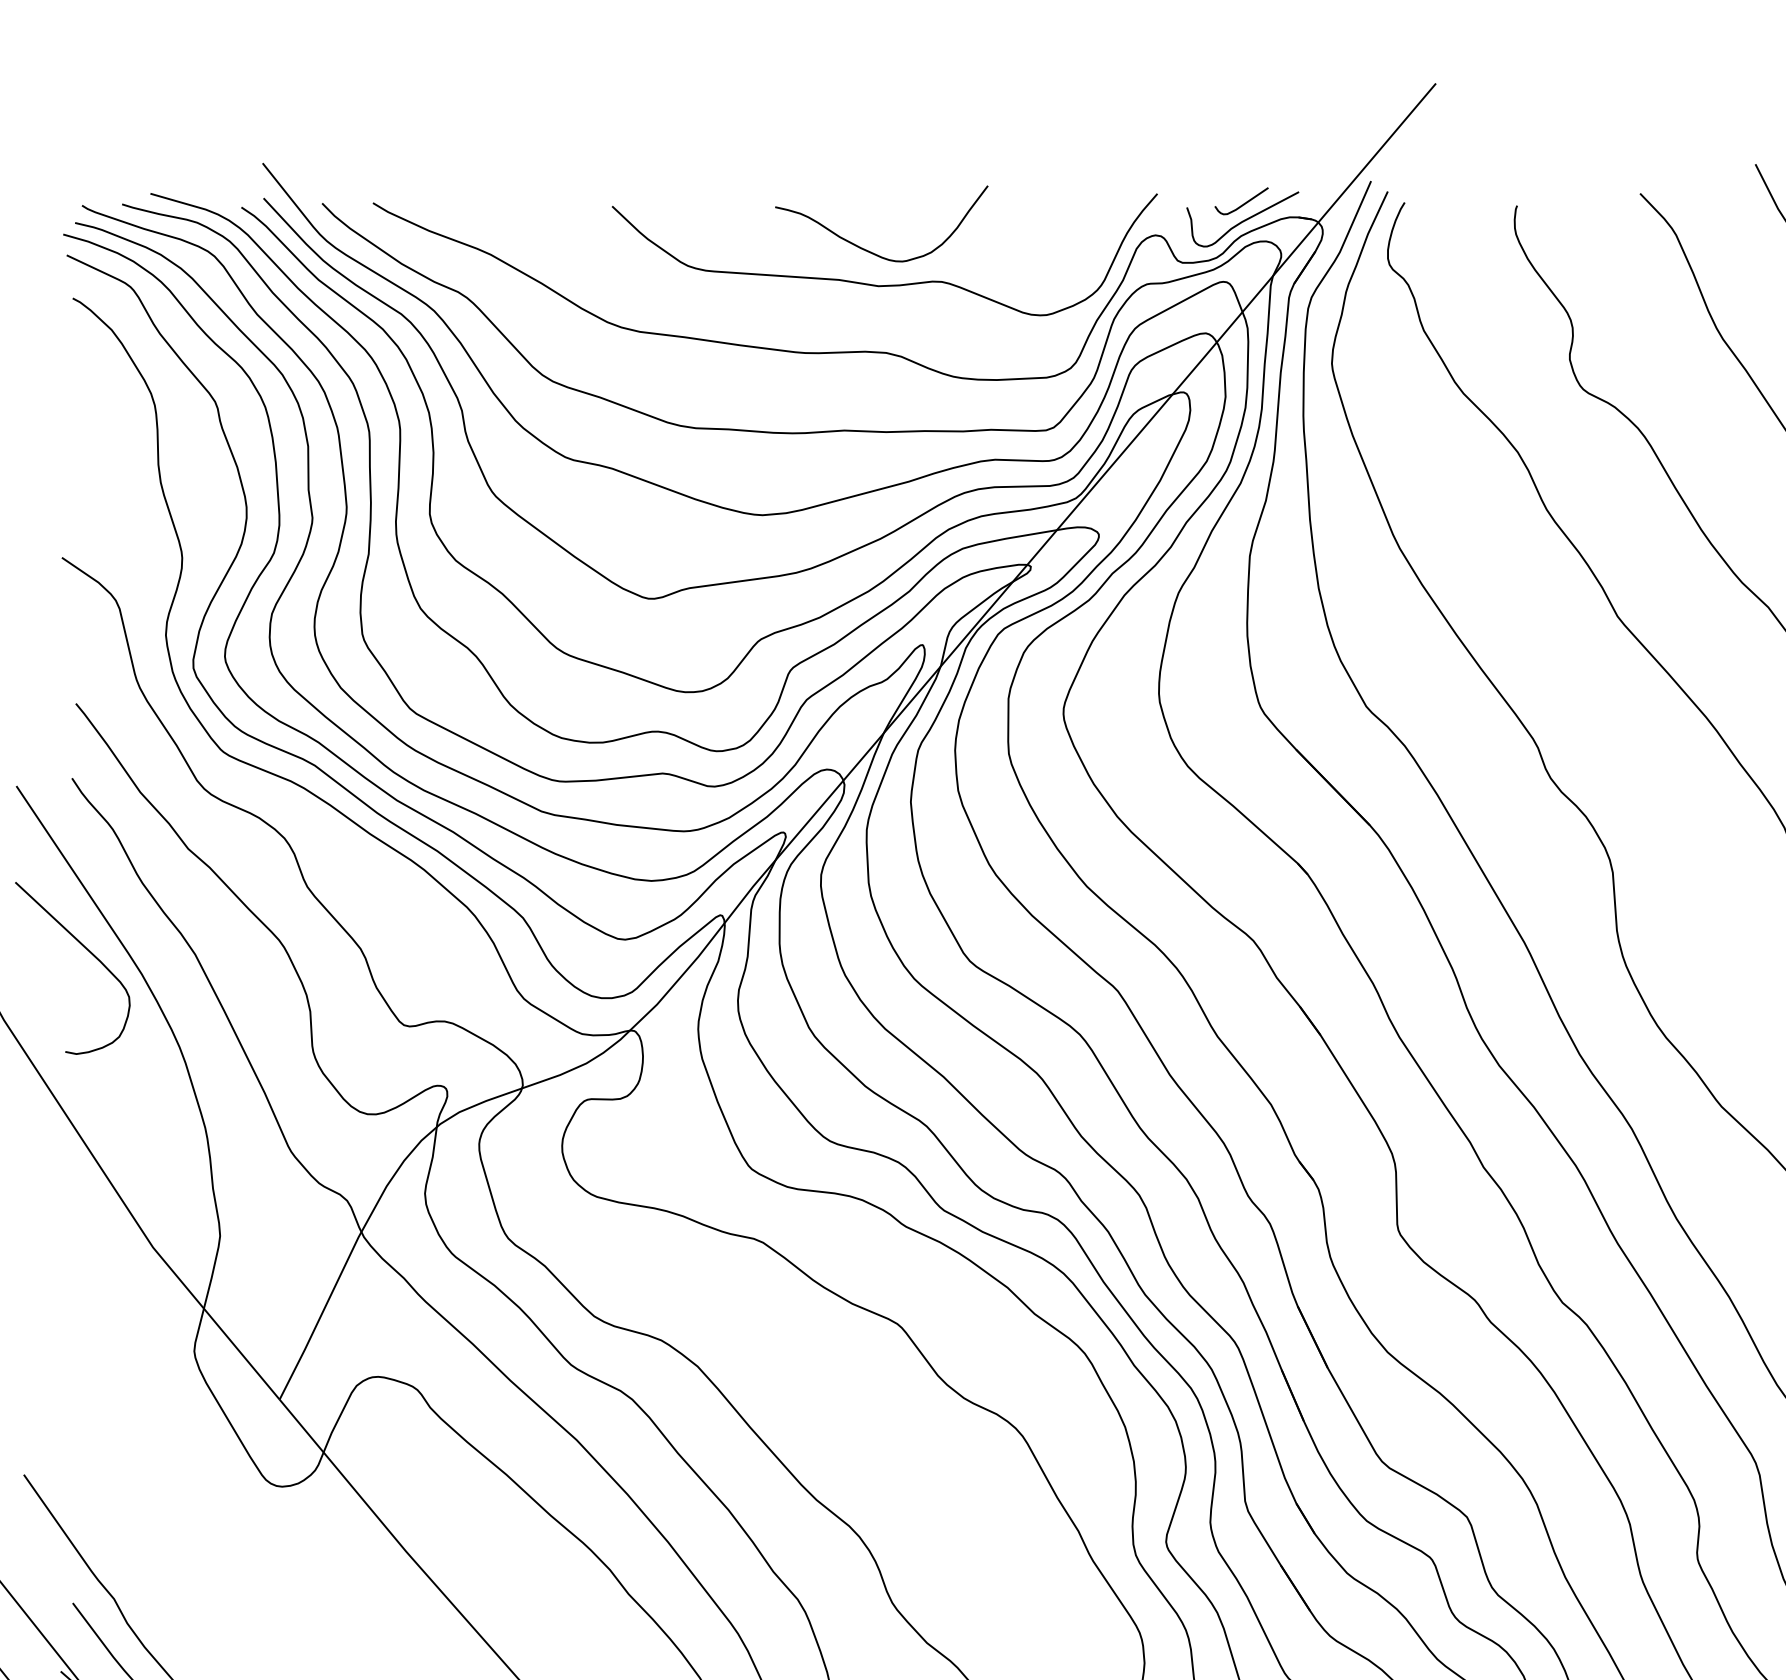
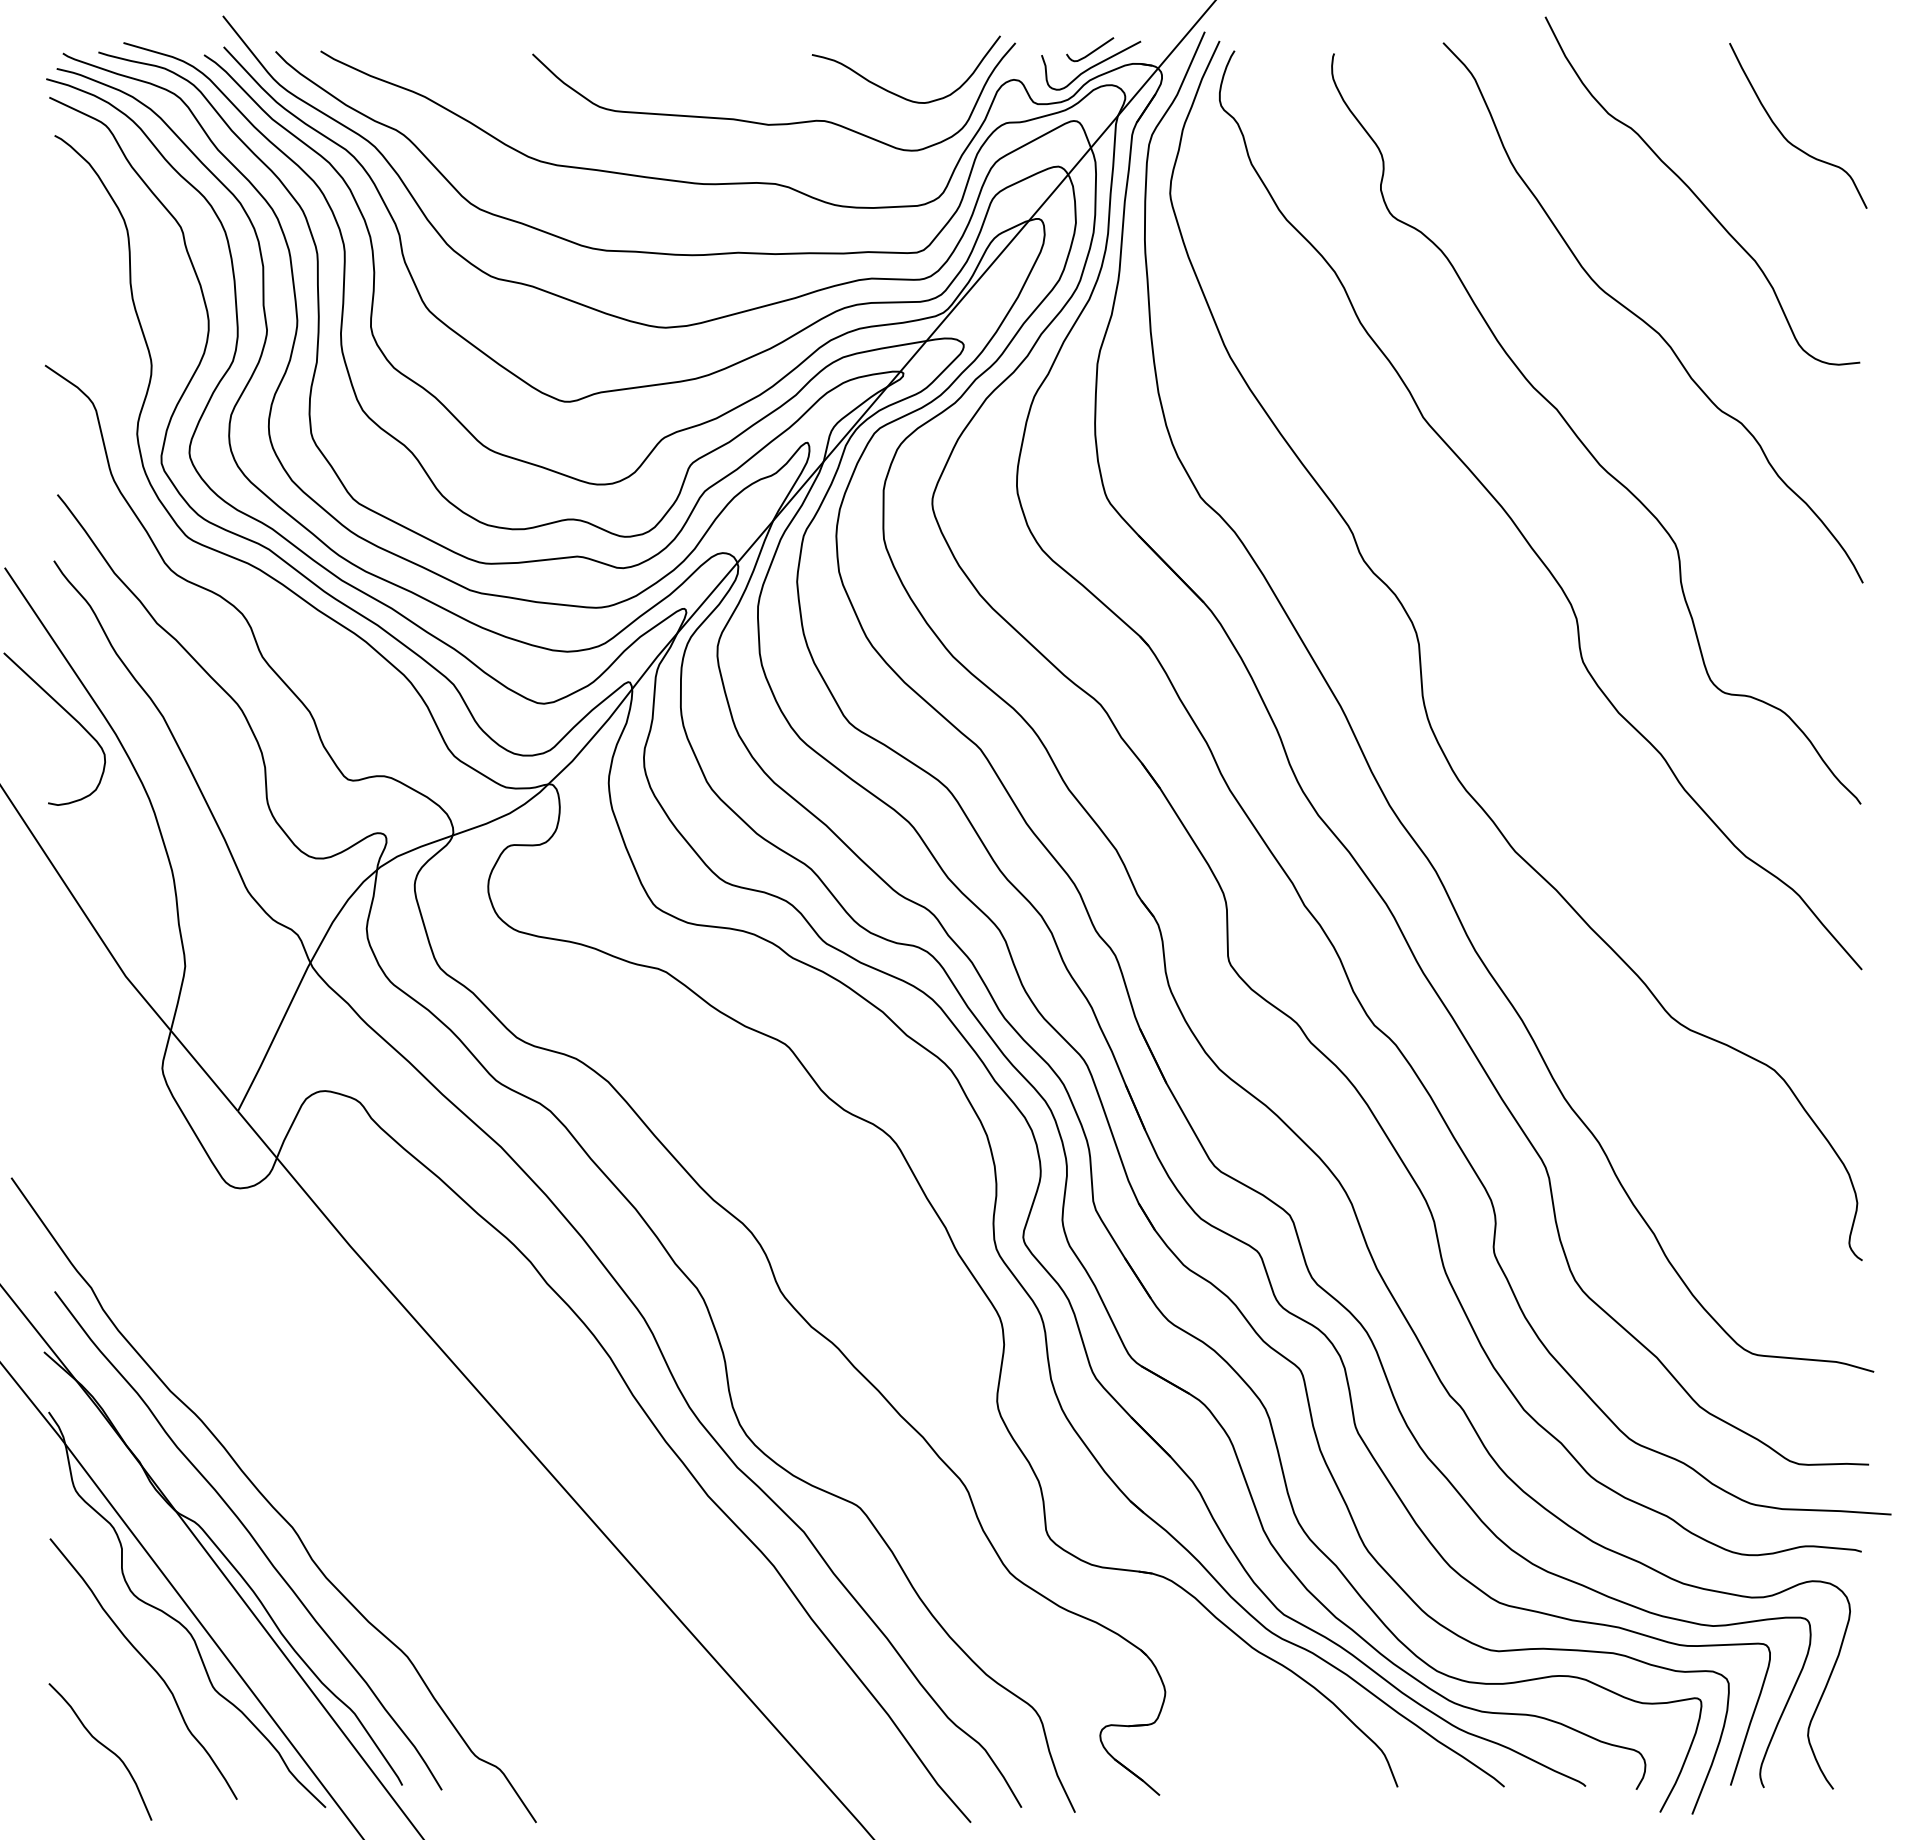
curve: (867, 249) -> (893, 92), moved

